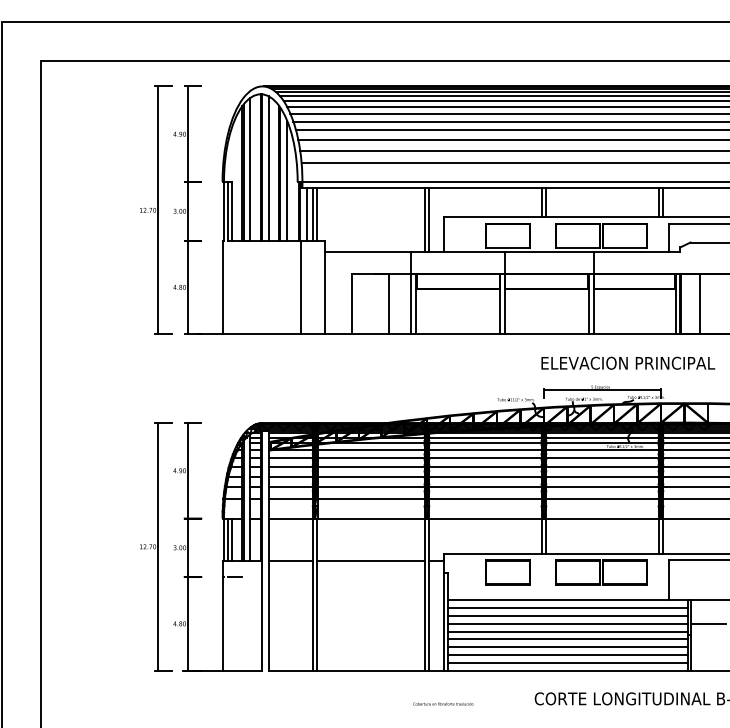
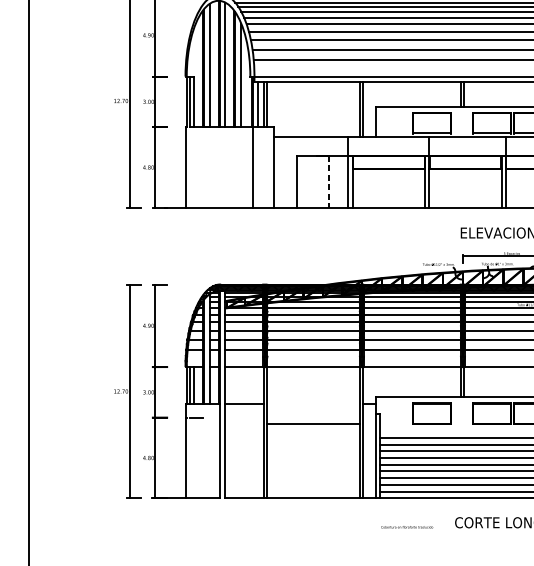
line: (388, 304) -> (328, 182), solid -> dashed
line: (370, 561) -> (313, 424), moved
text: (443, 703) -> (407, 526), moved

